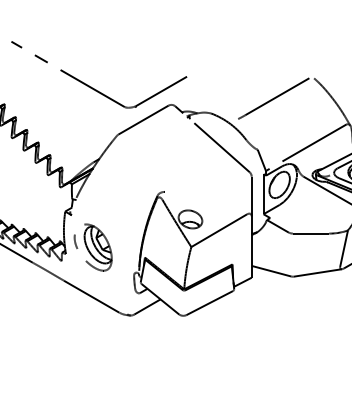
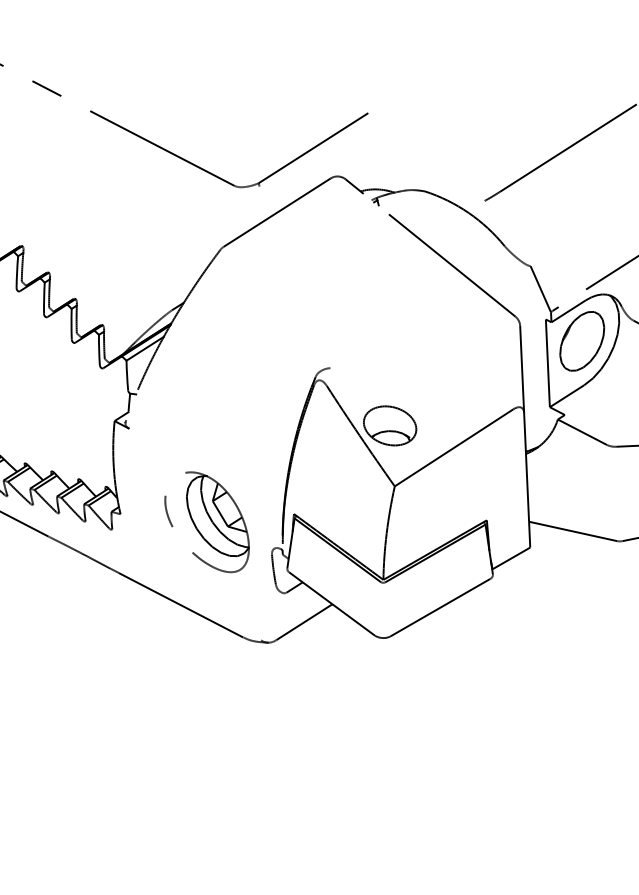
part: (92, 247) -> (205, 522), moved

